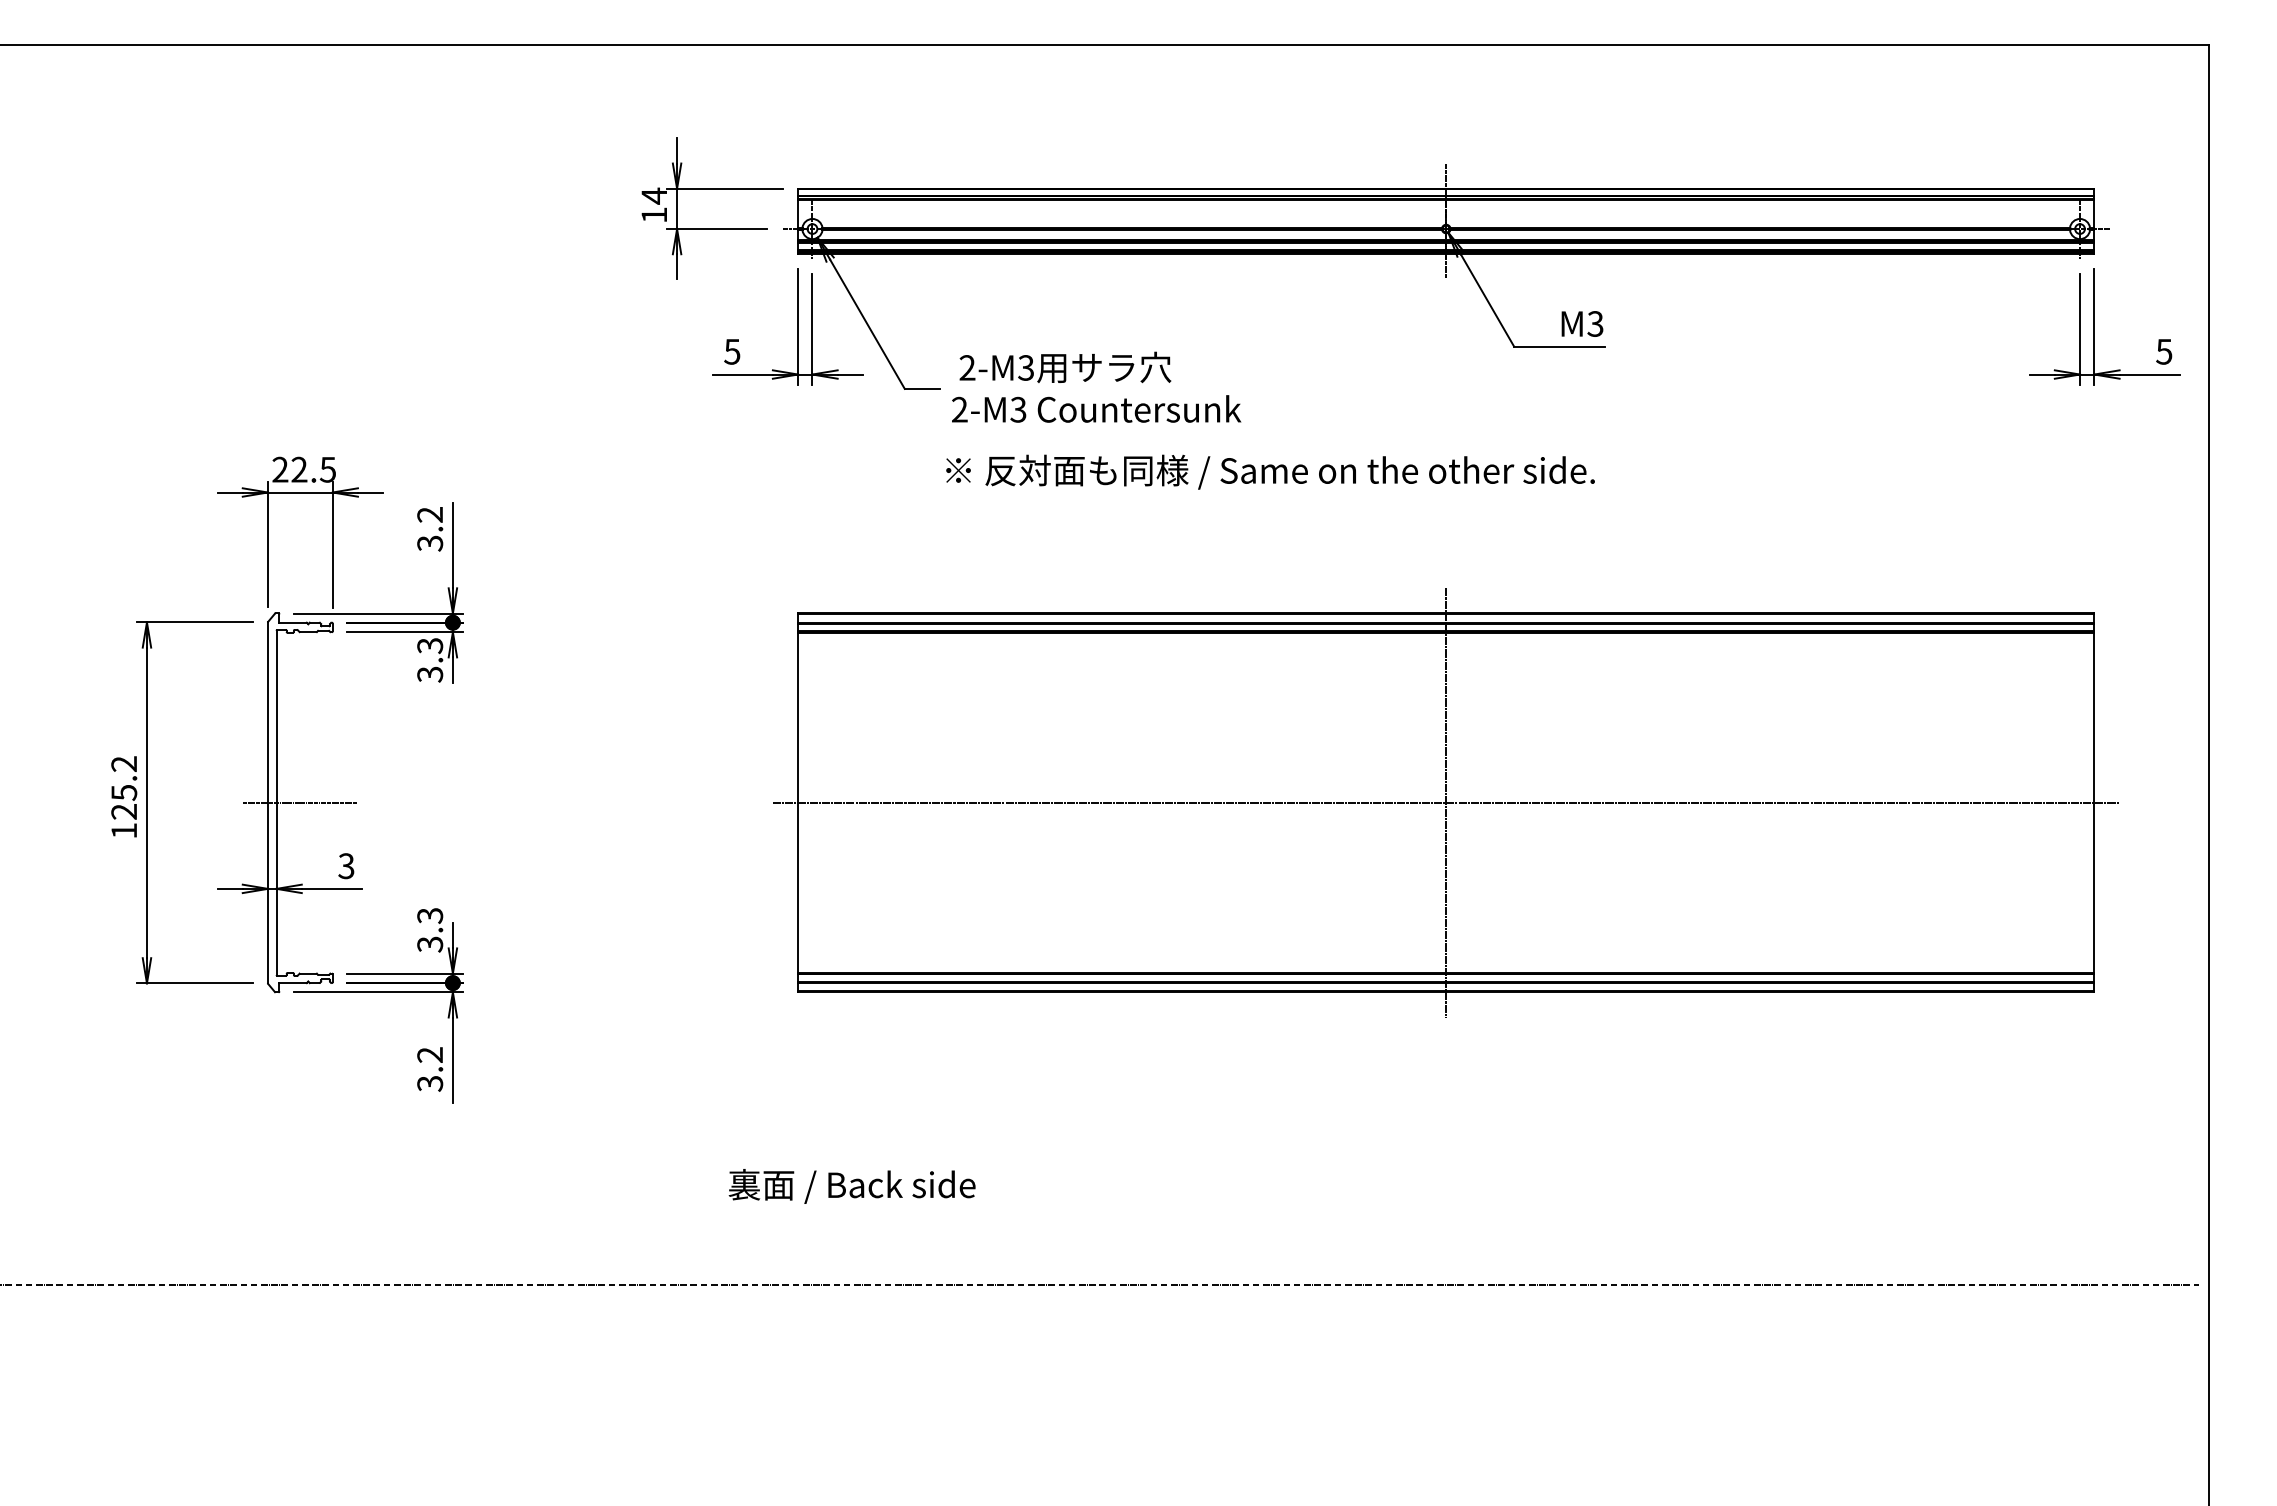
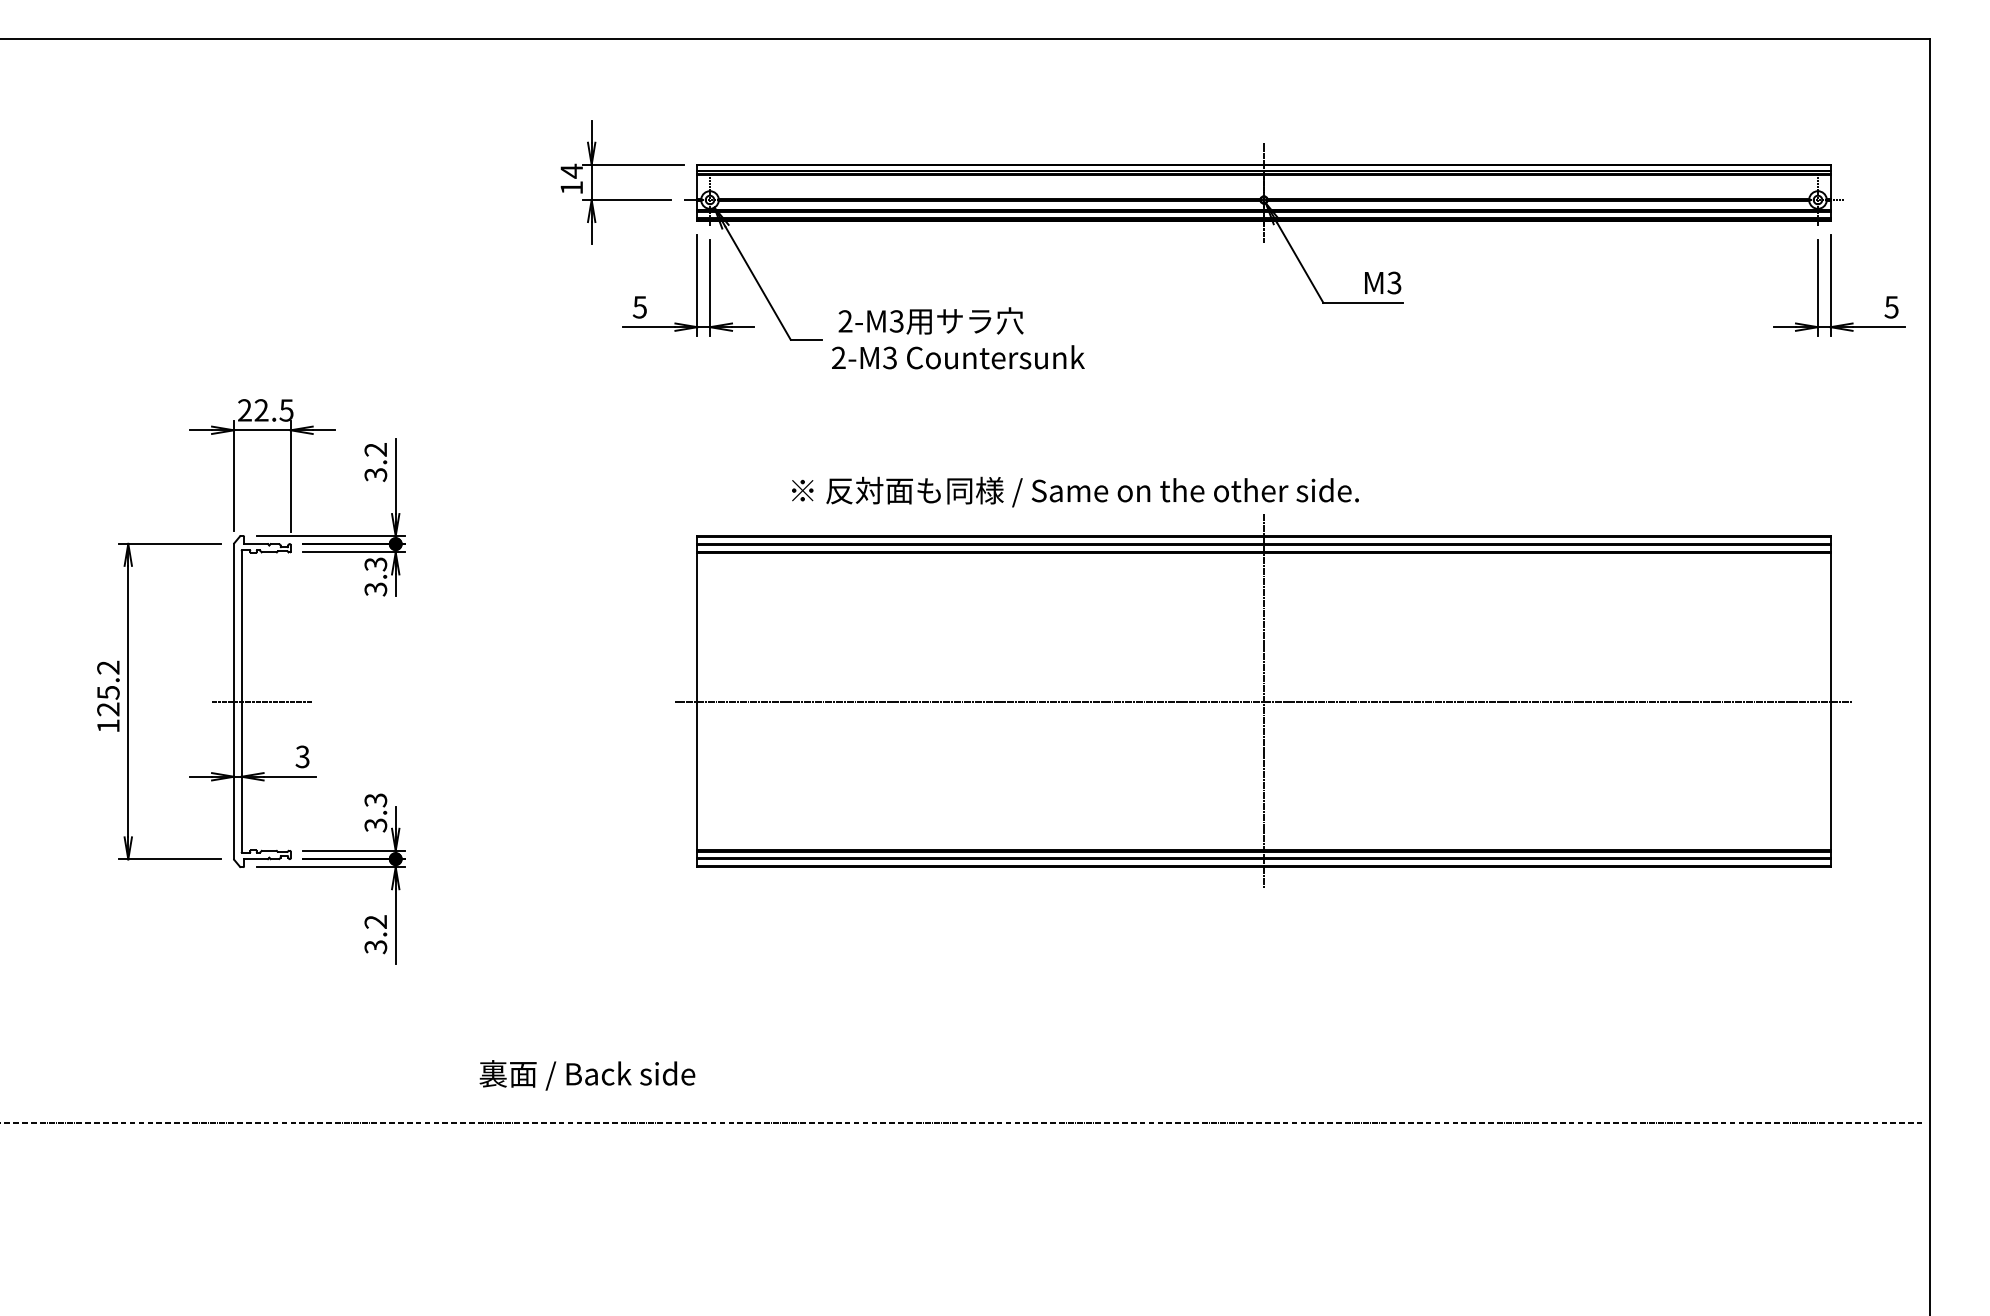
text: (1270, 471) -> (1075, 491), moved
text: (851, 1186) -> (586, 1075), moved

